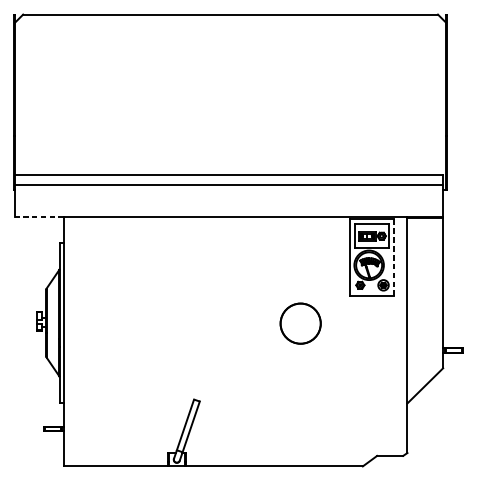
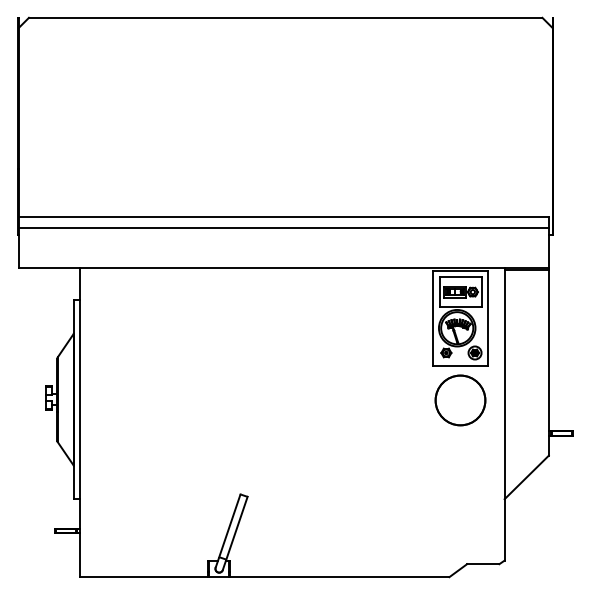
line: (38, 216) -> (48, 267), dashed -> solid
line: (394, 258) -> (488, 319), dashed -> solid
part: (300, 323) -> (460, 400), moved

